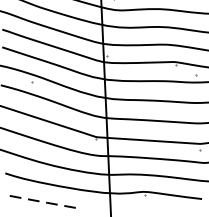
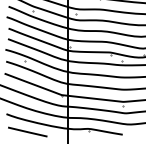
line: (42, 202) -> (27, 132), dashed -> solid

